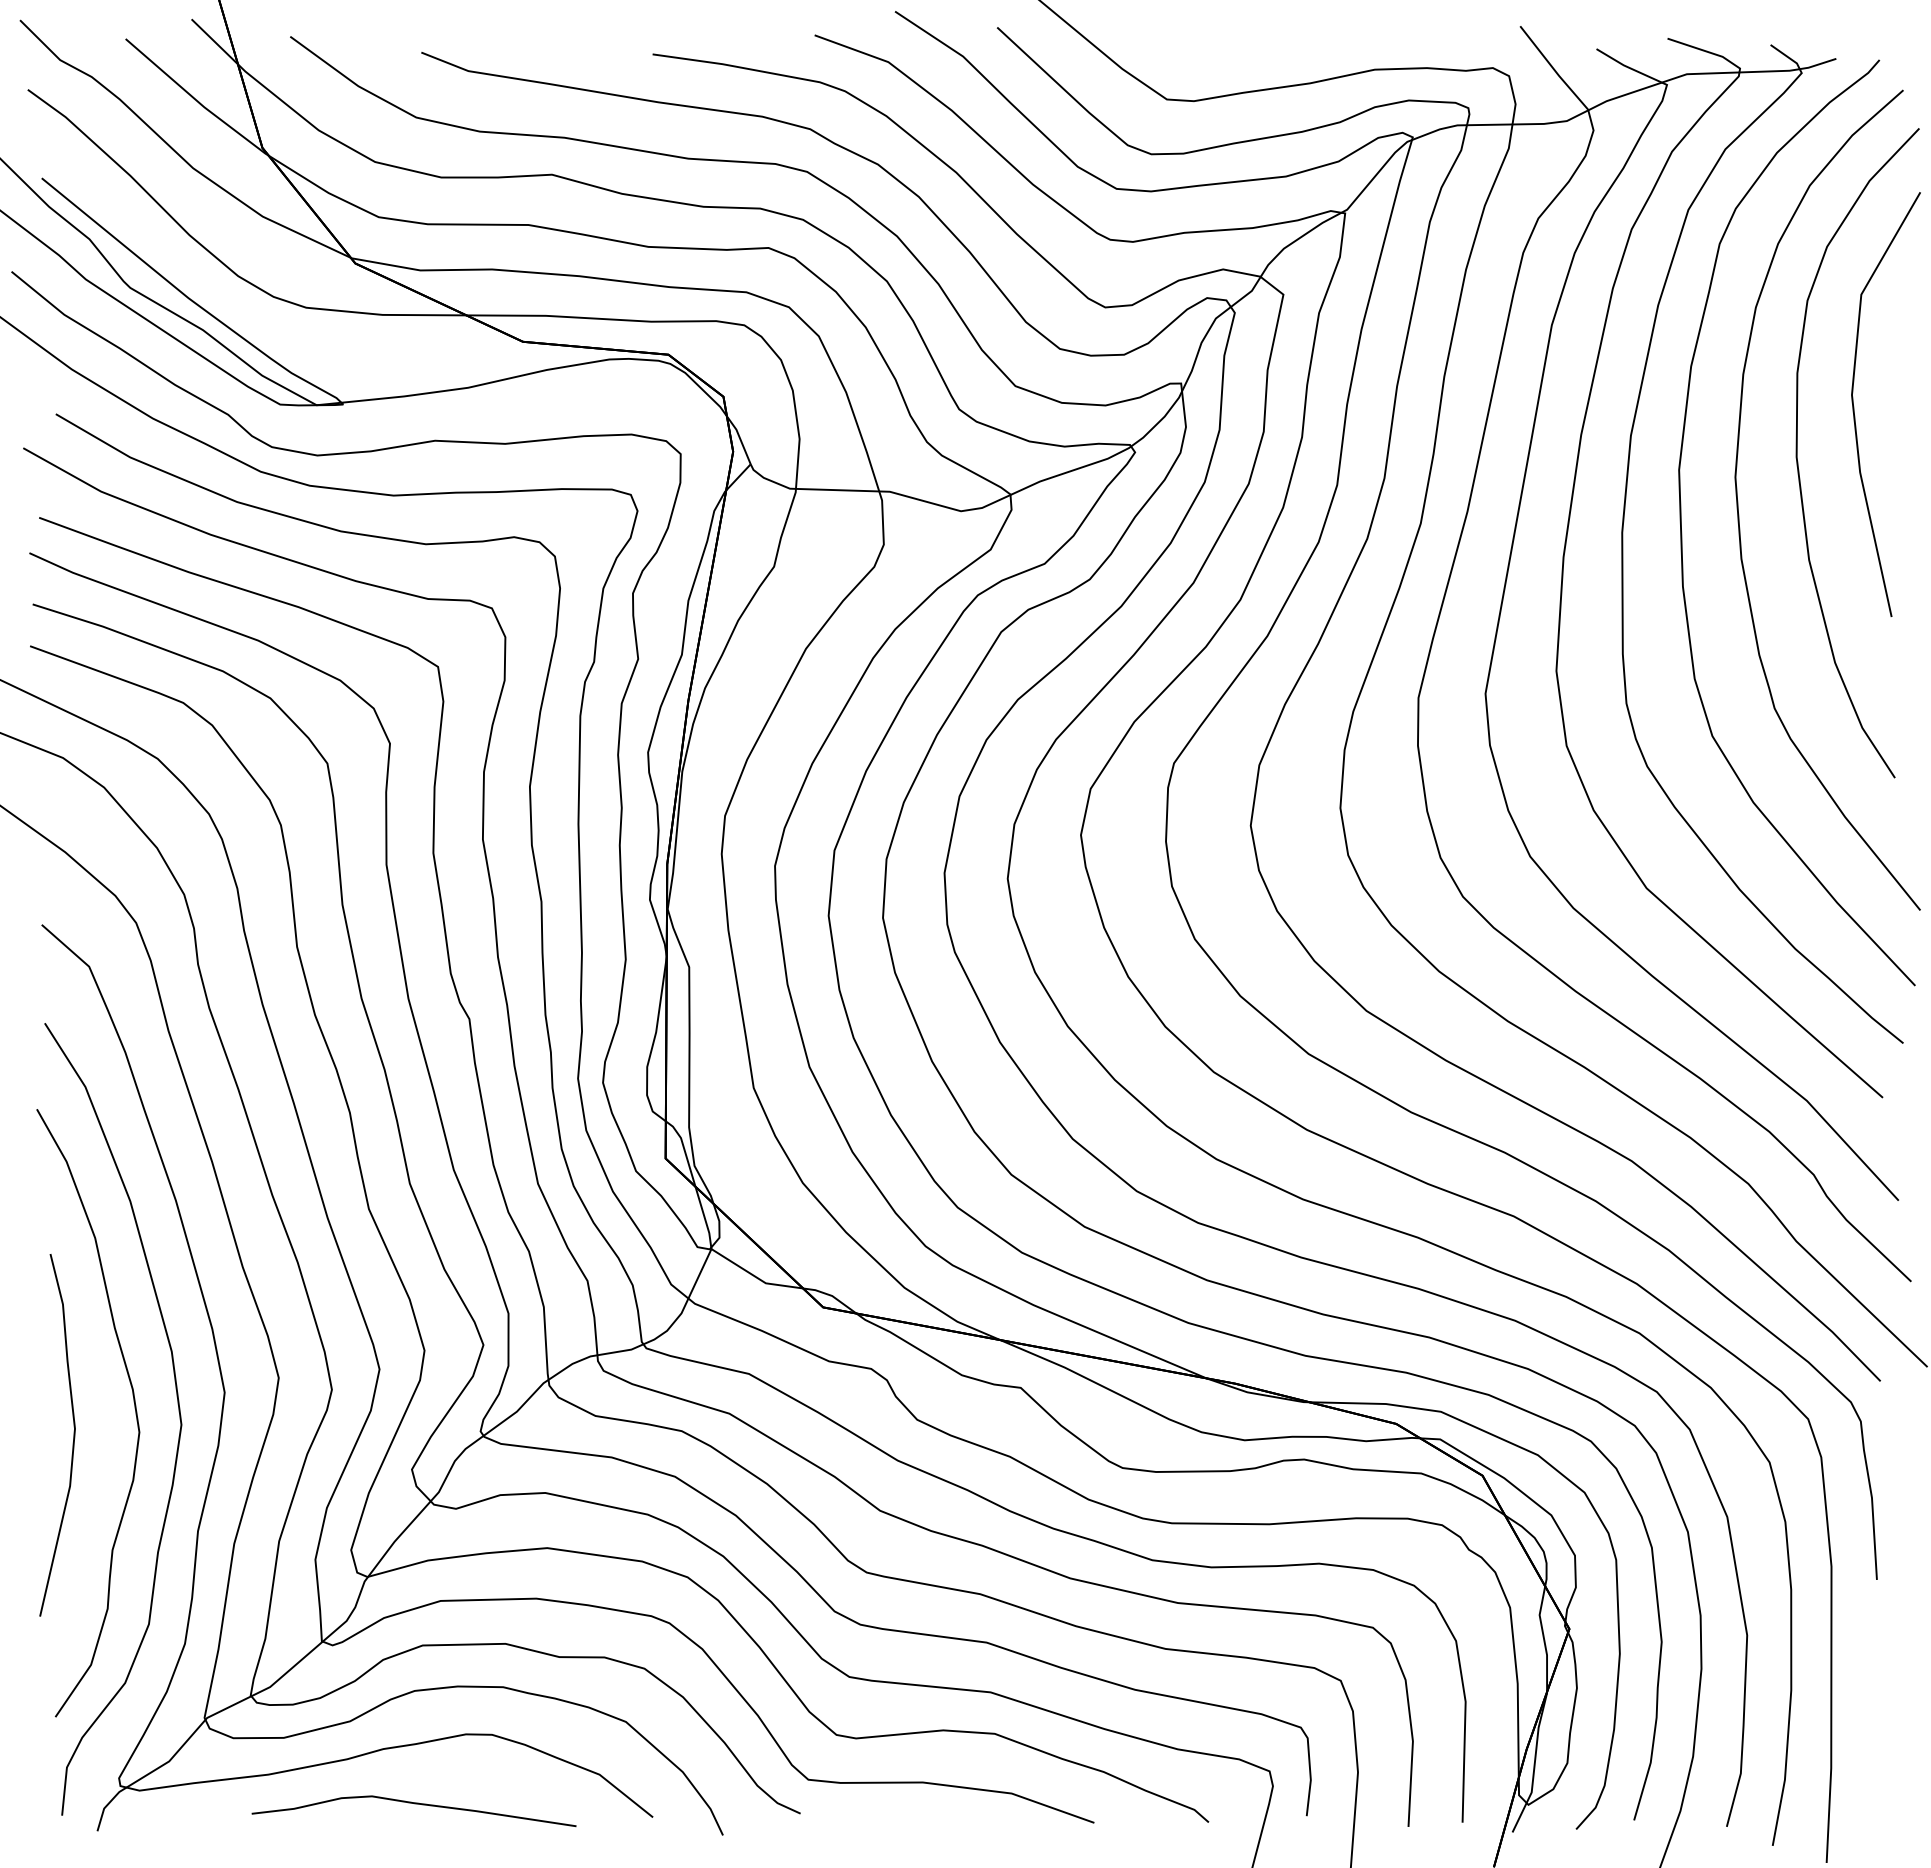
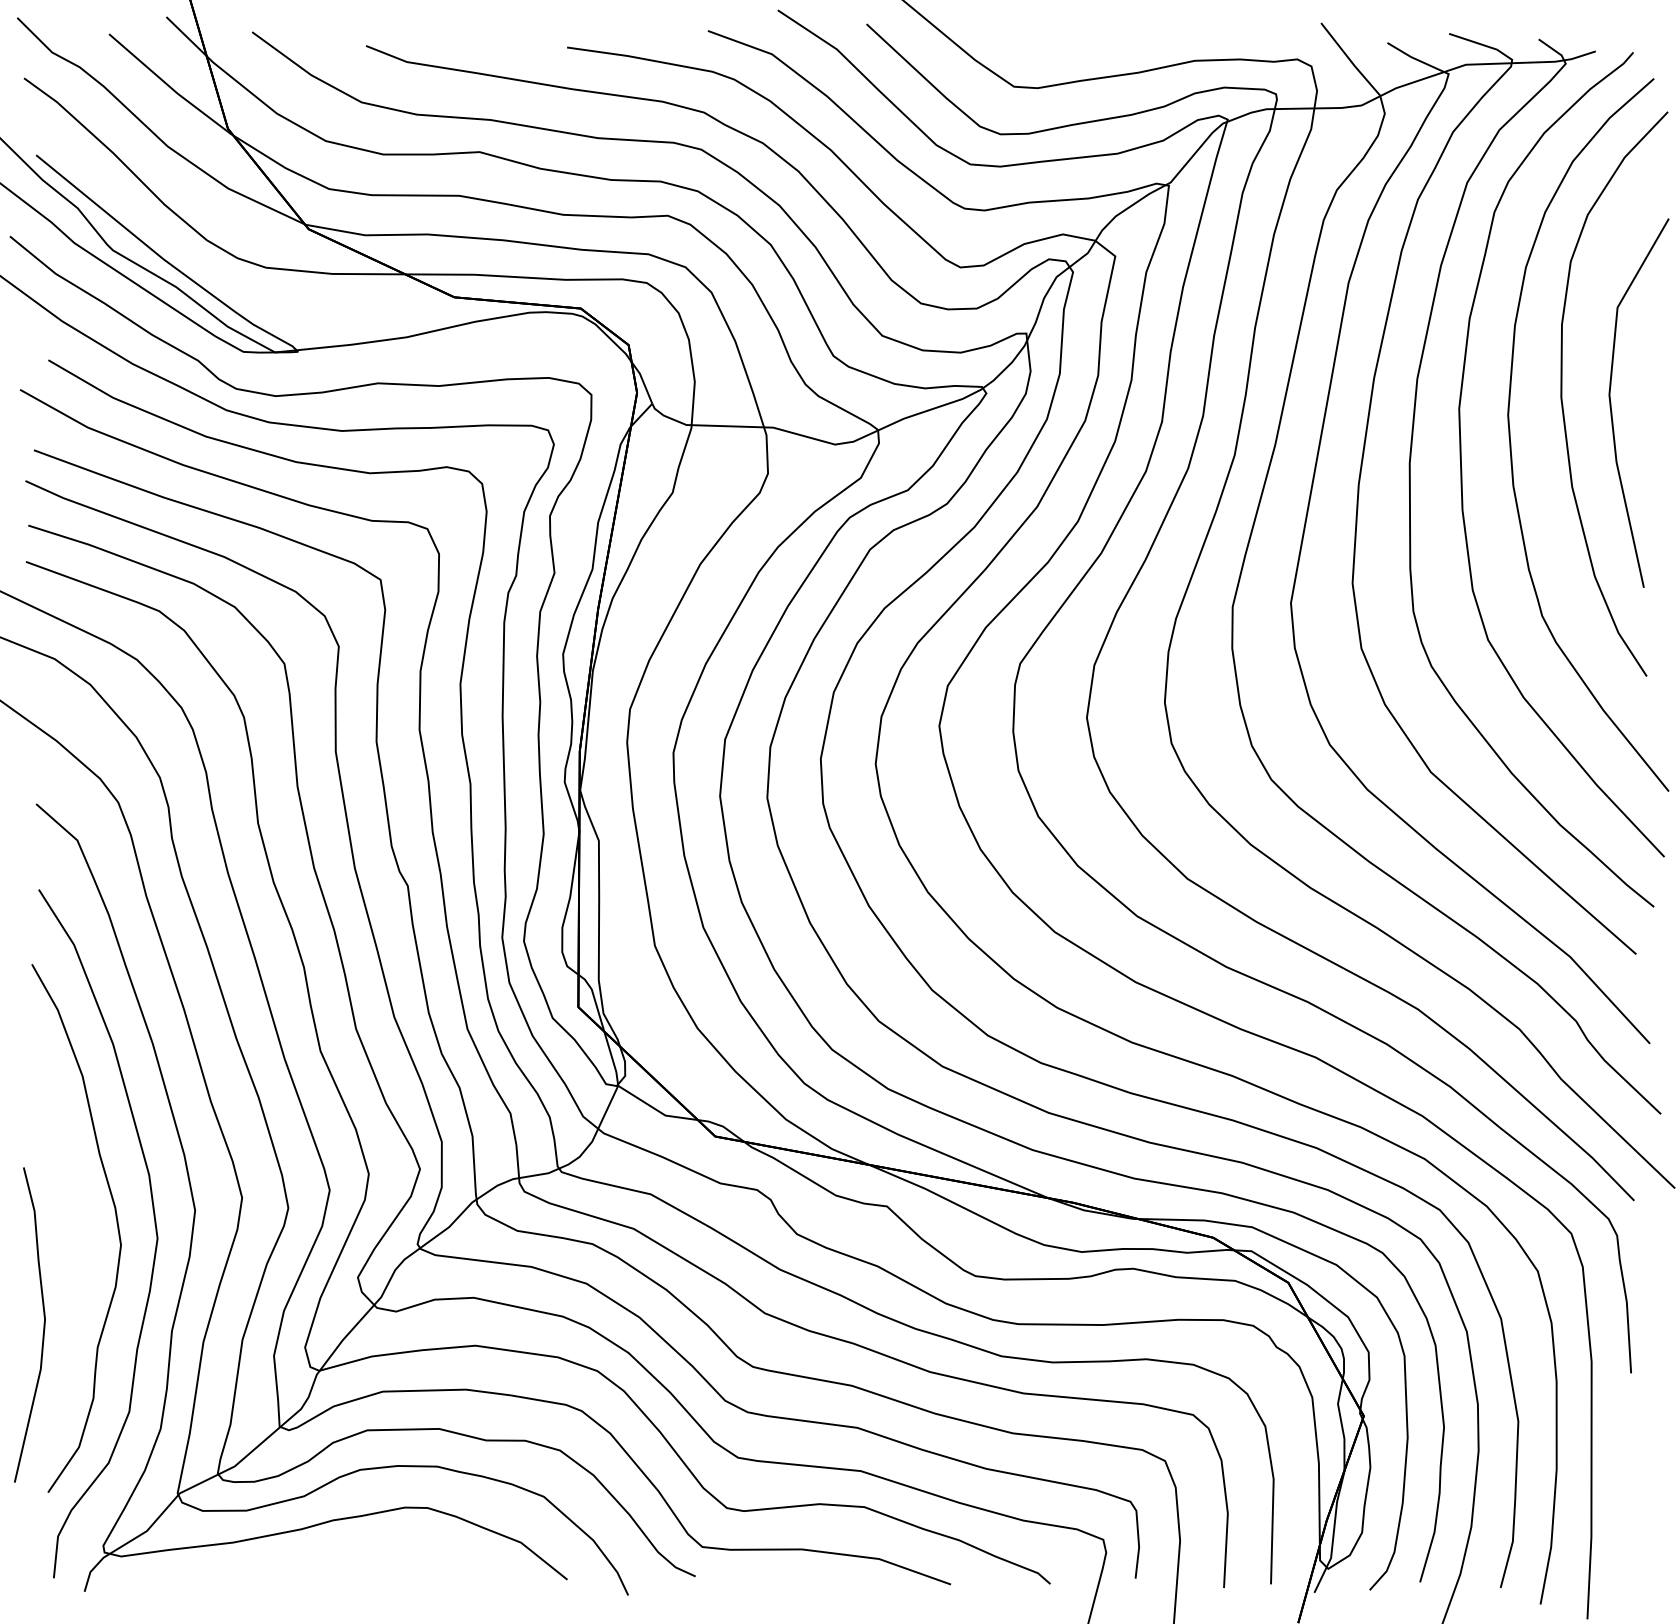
line: (1854, 406) -> (1611, 404), moved
curve: (73, 1435) -> (43, 1325), moved
curve: (414, 1804) -> (360, 1568), removed

